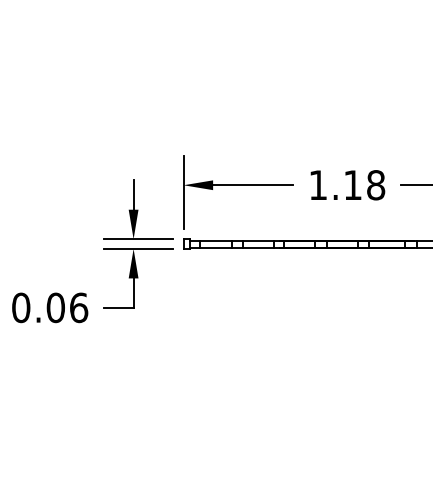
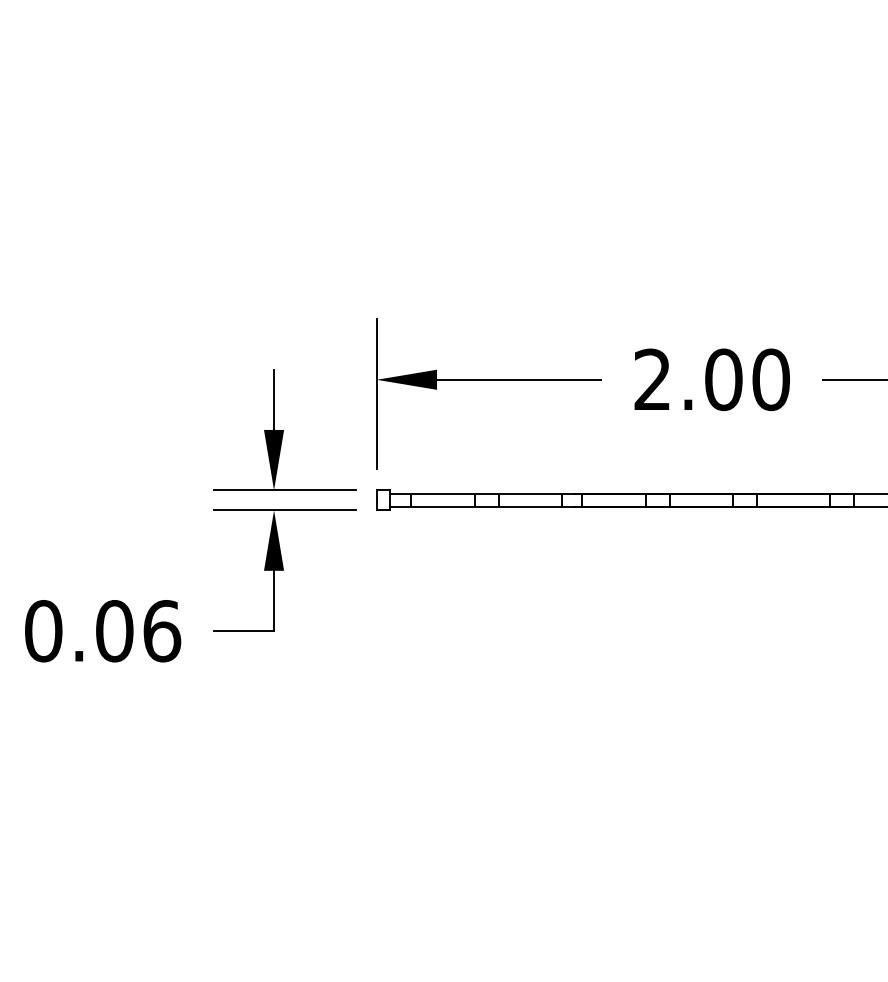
text: (347, 185) -> (712, 380), 1.18 -> 2.00

